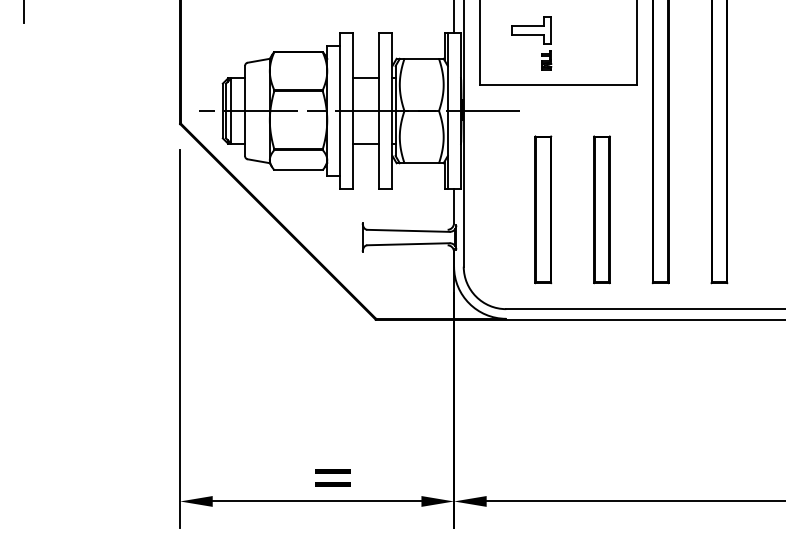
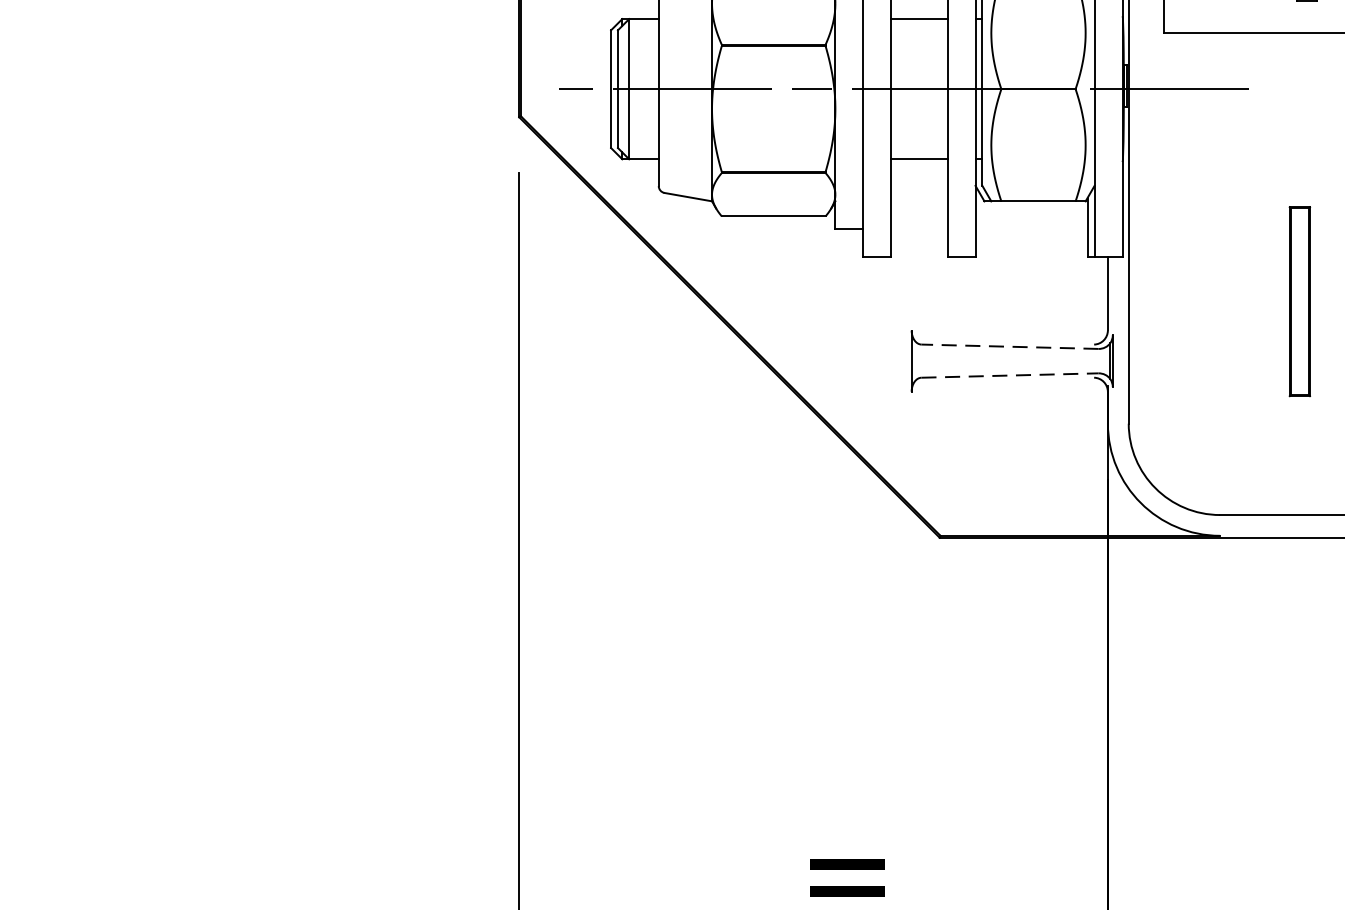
part: (543, 209) -> (1300, 300), size x0.6
line: (407, 230) -> (1007, 345), solid -> dashed
line: (408, 244) -> (1010, 376), solid -> dashed

